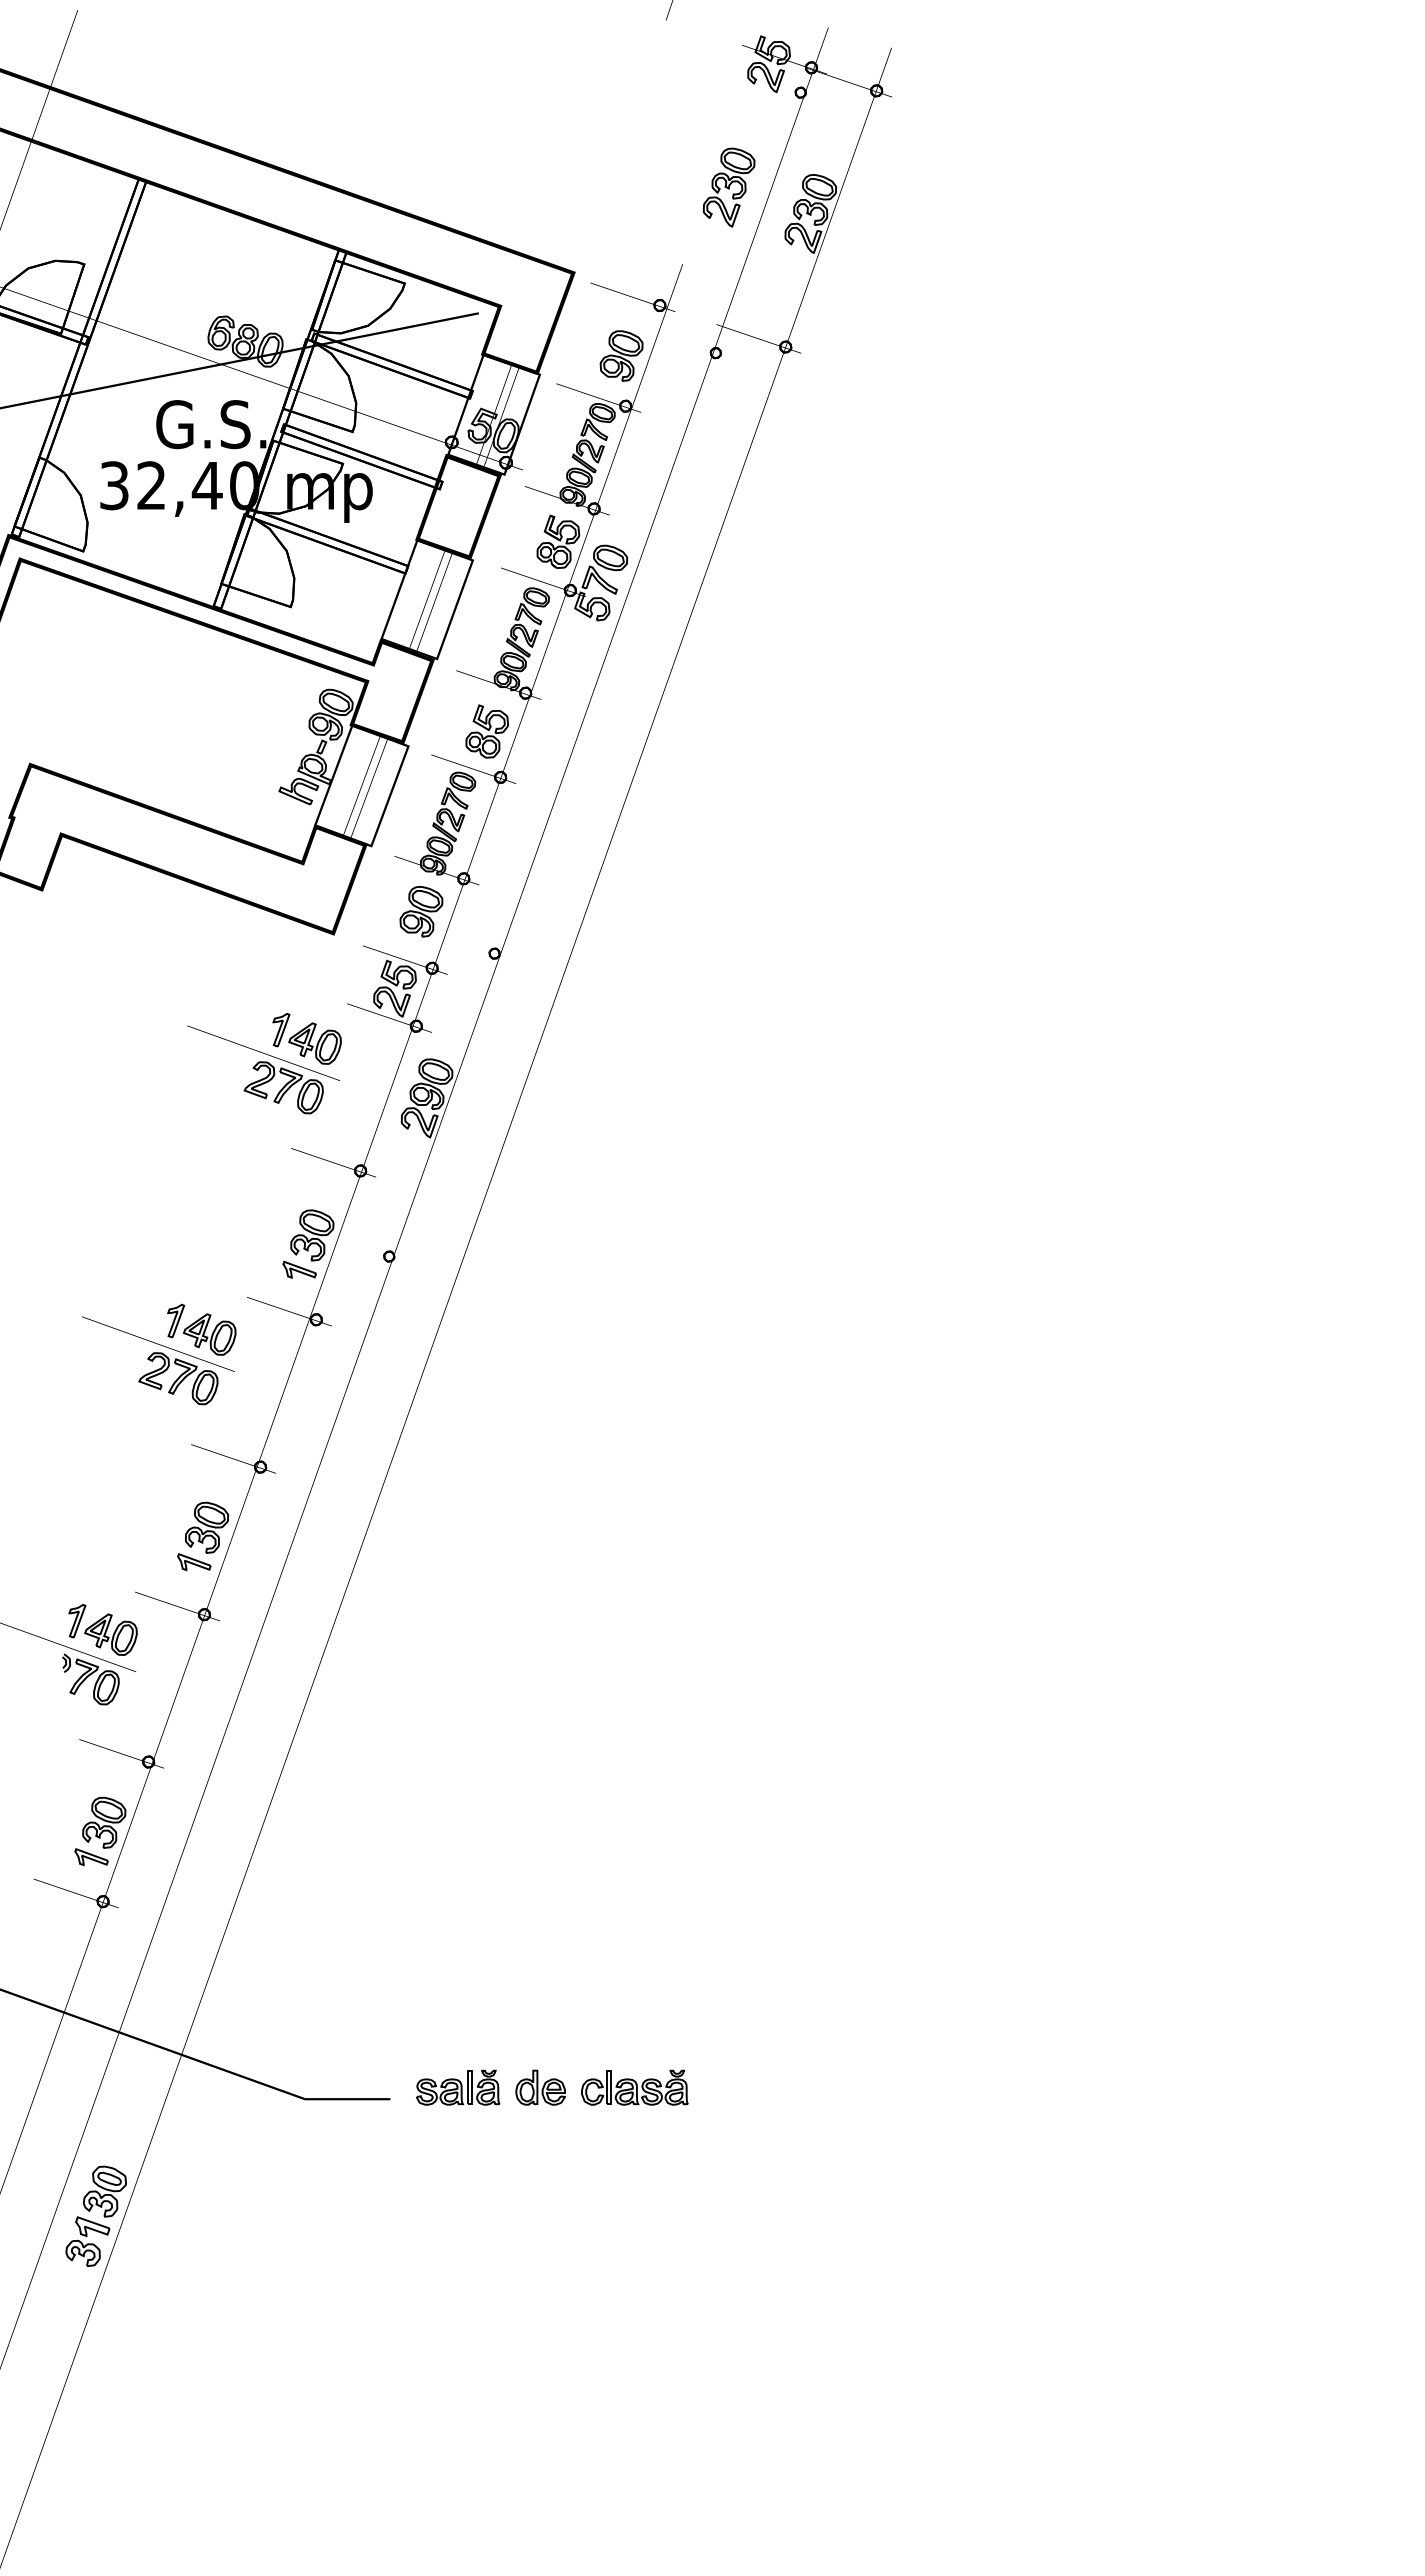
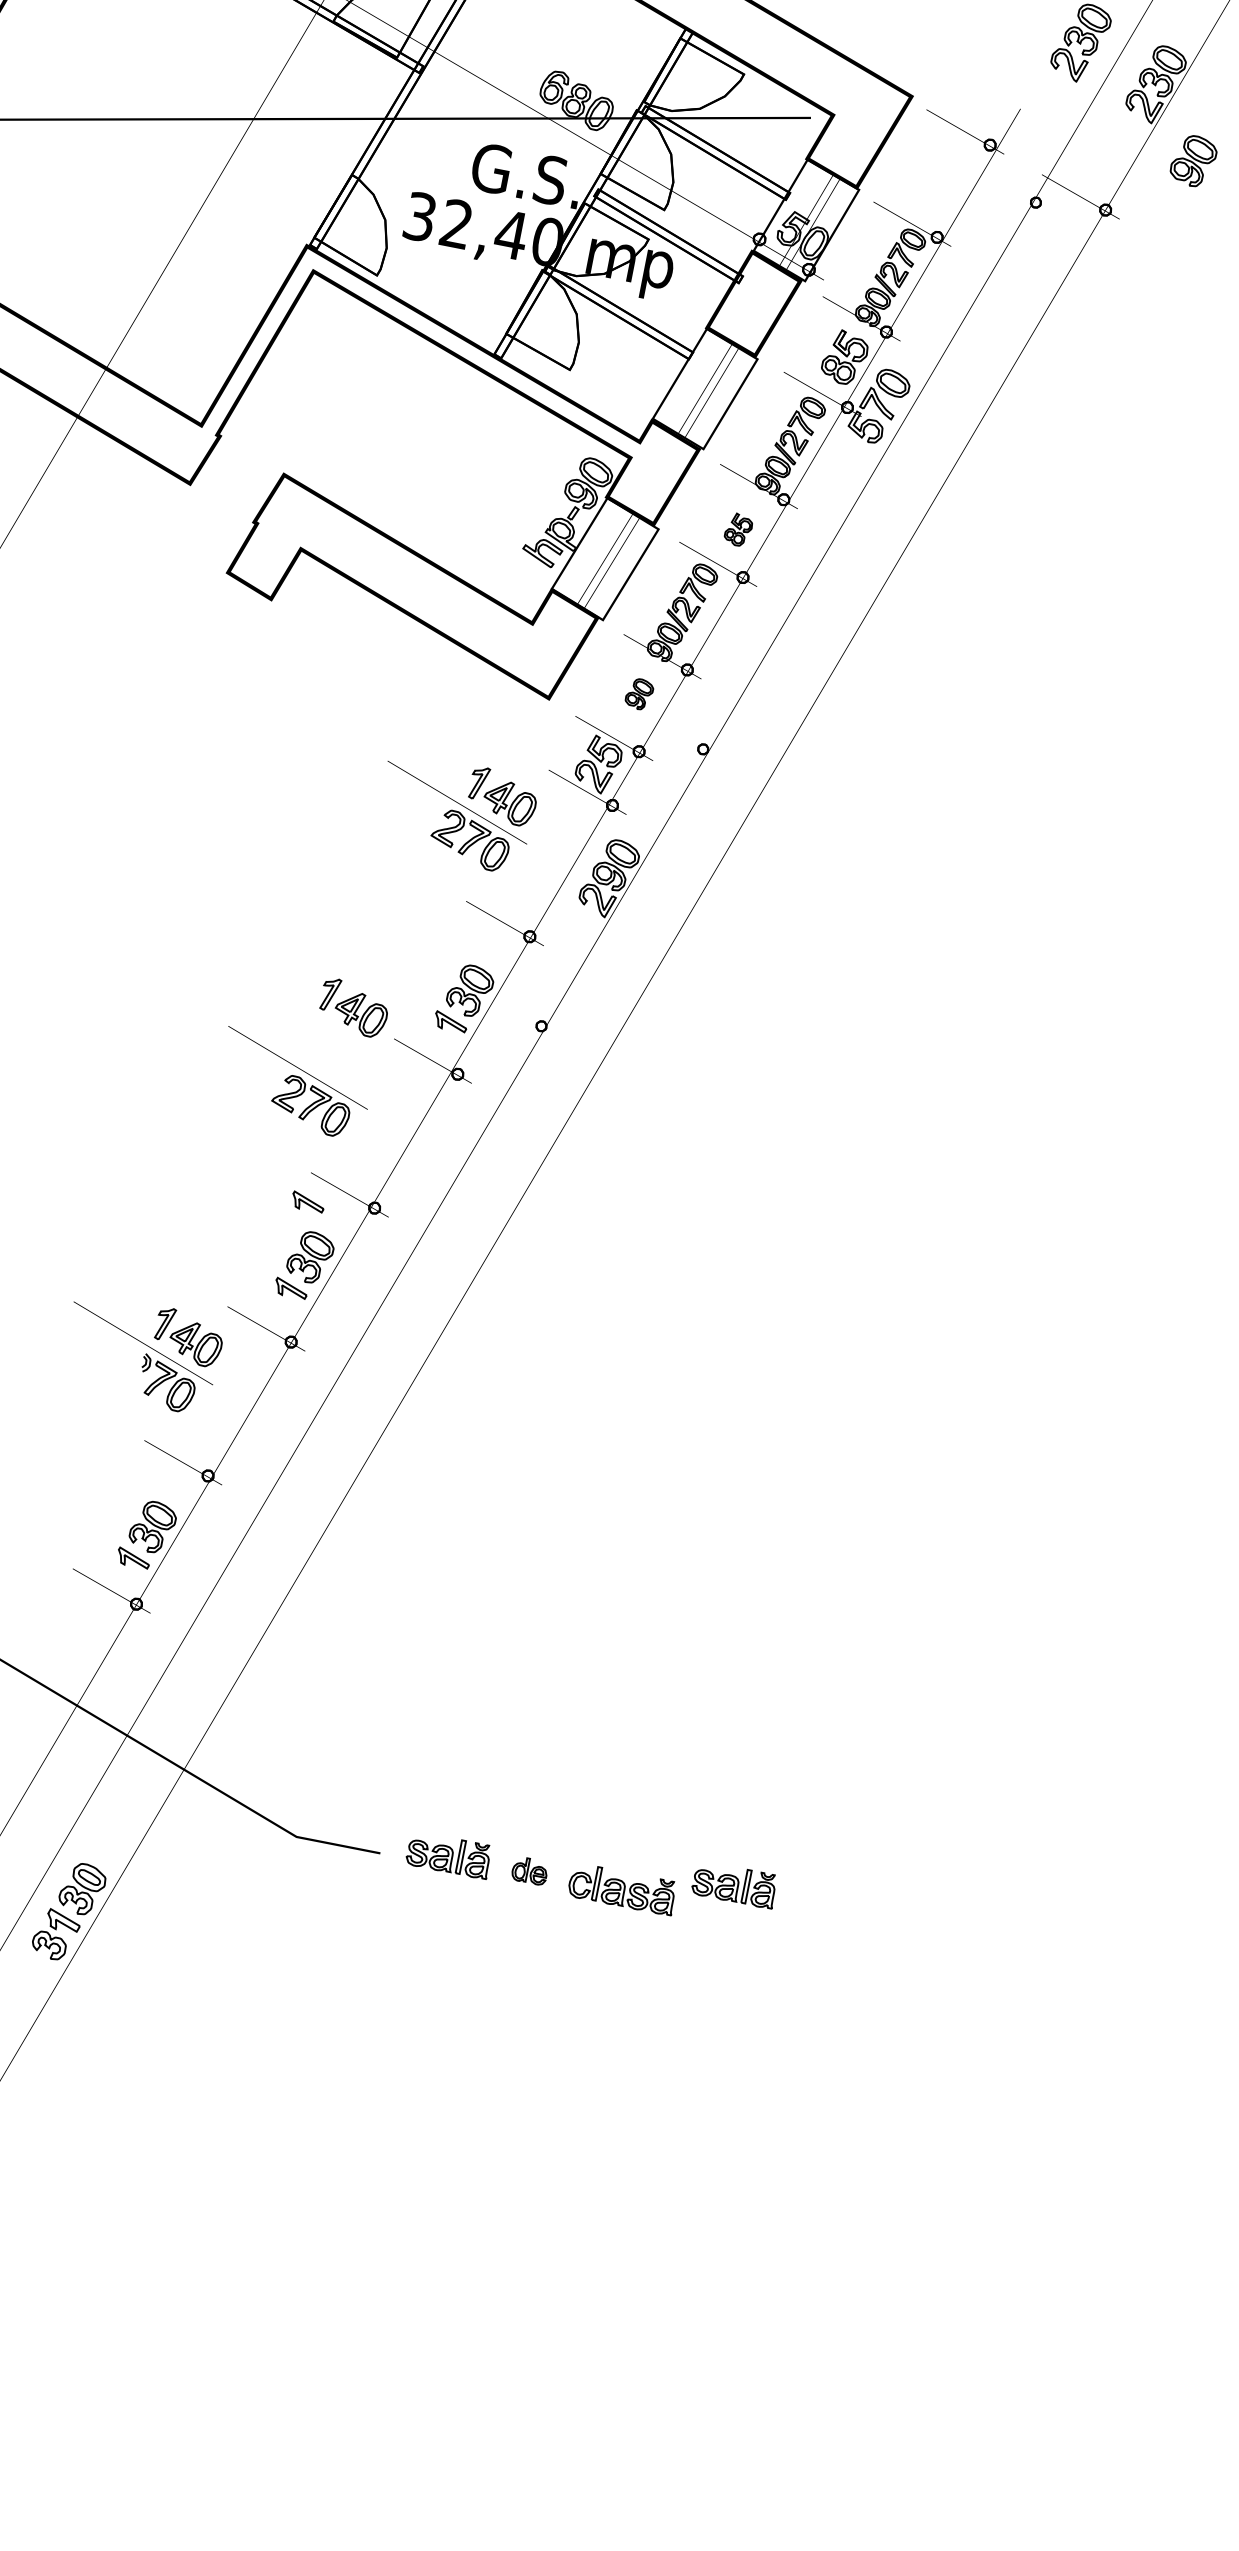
part: (621, 355) -> (1193, 160), moved
part: (486, 731) -> (738, 529), size x0.6
part: (421, 911) -> (639, 693), size x0.6
part: (201, 1329) -> (353, 1007), moved
part: (194, 1474) -> (308, 1202), added
part: (744, 2061) -> (735, 1884), added
part: (540, 2087) -> (529, 1870), size x0.7

